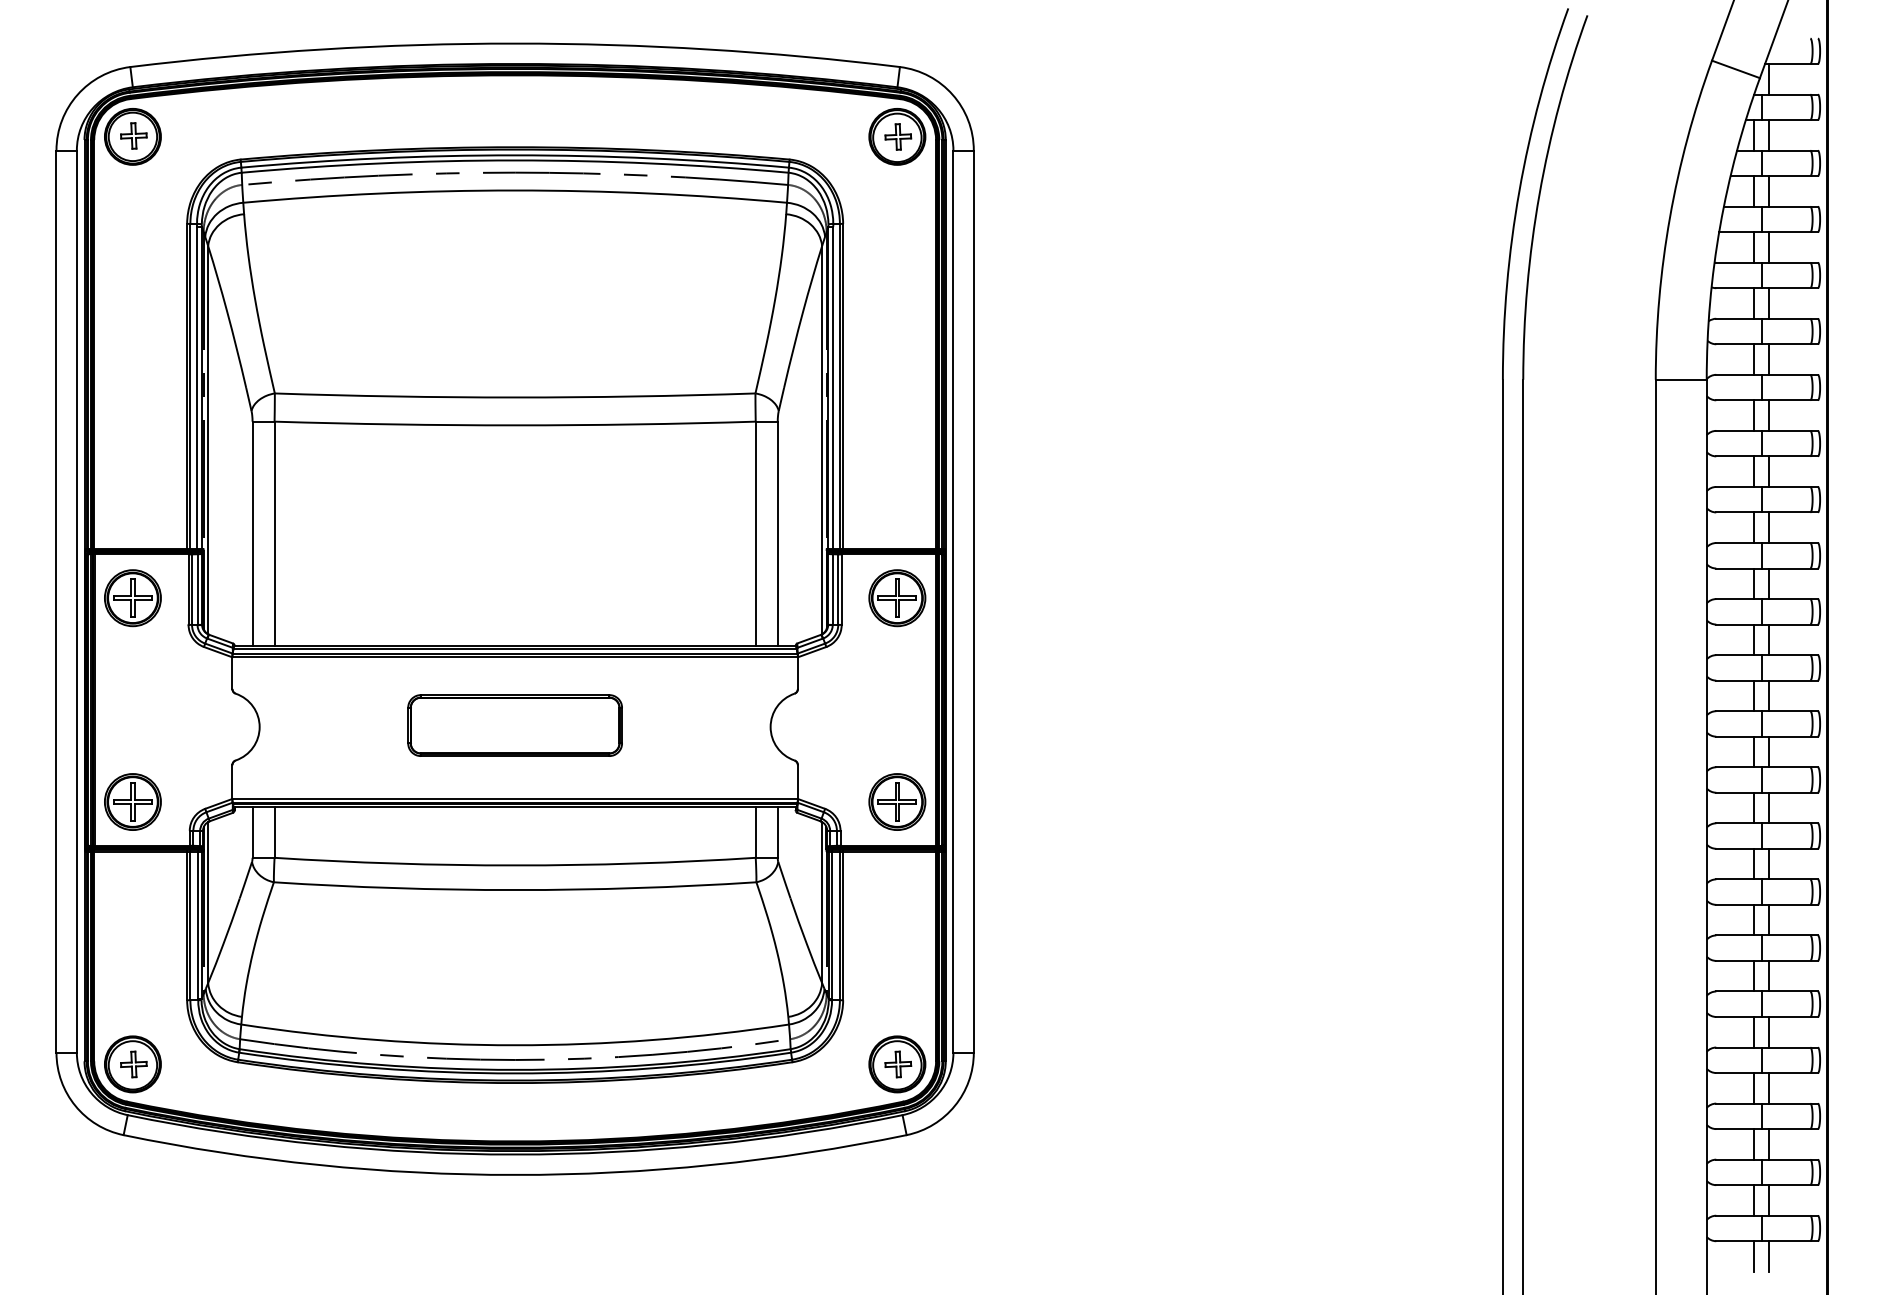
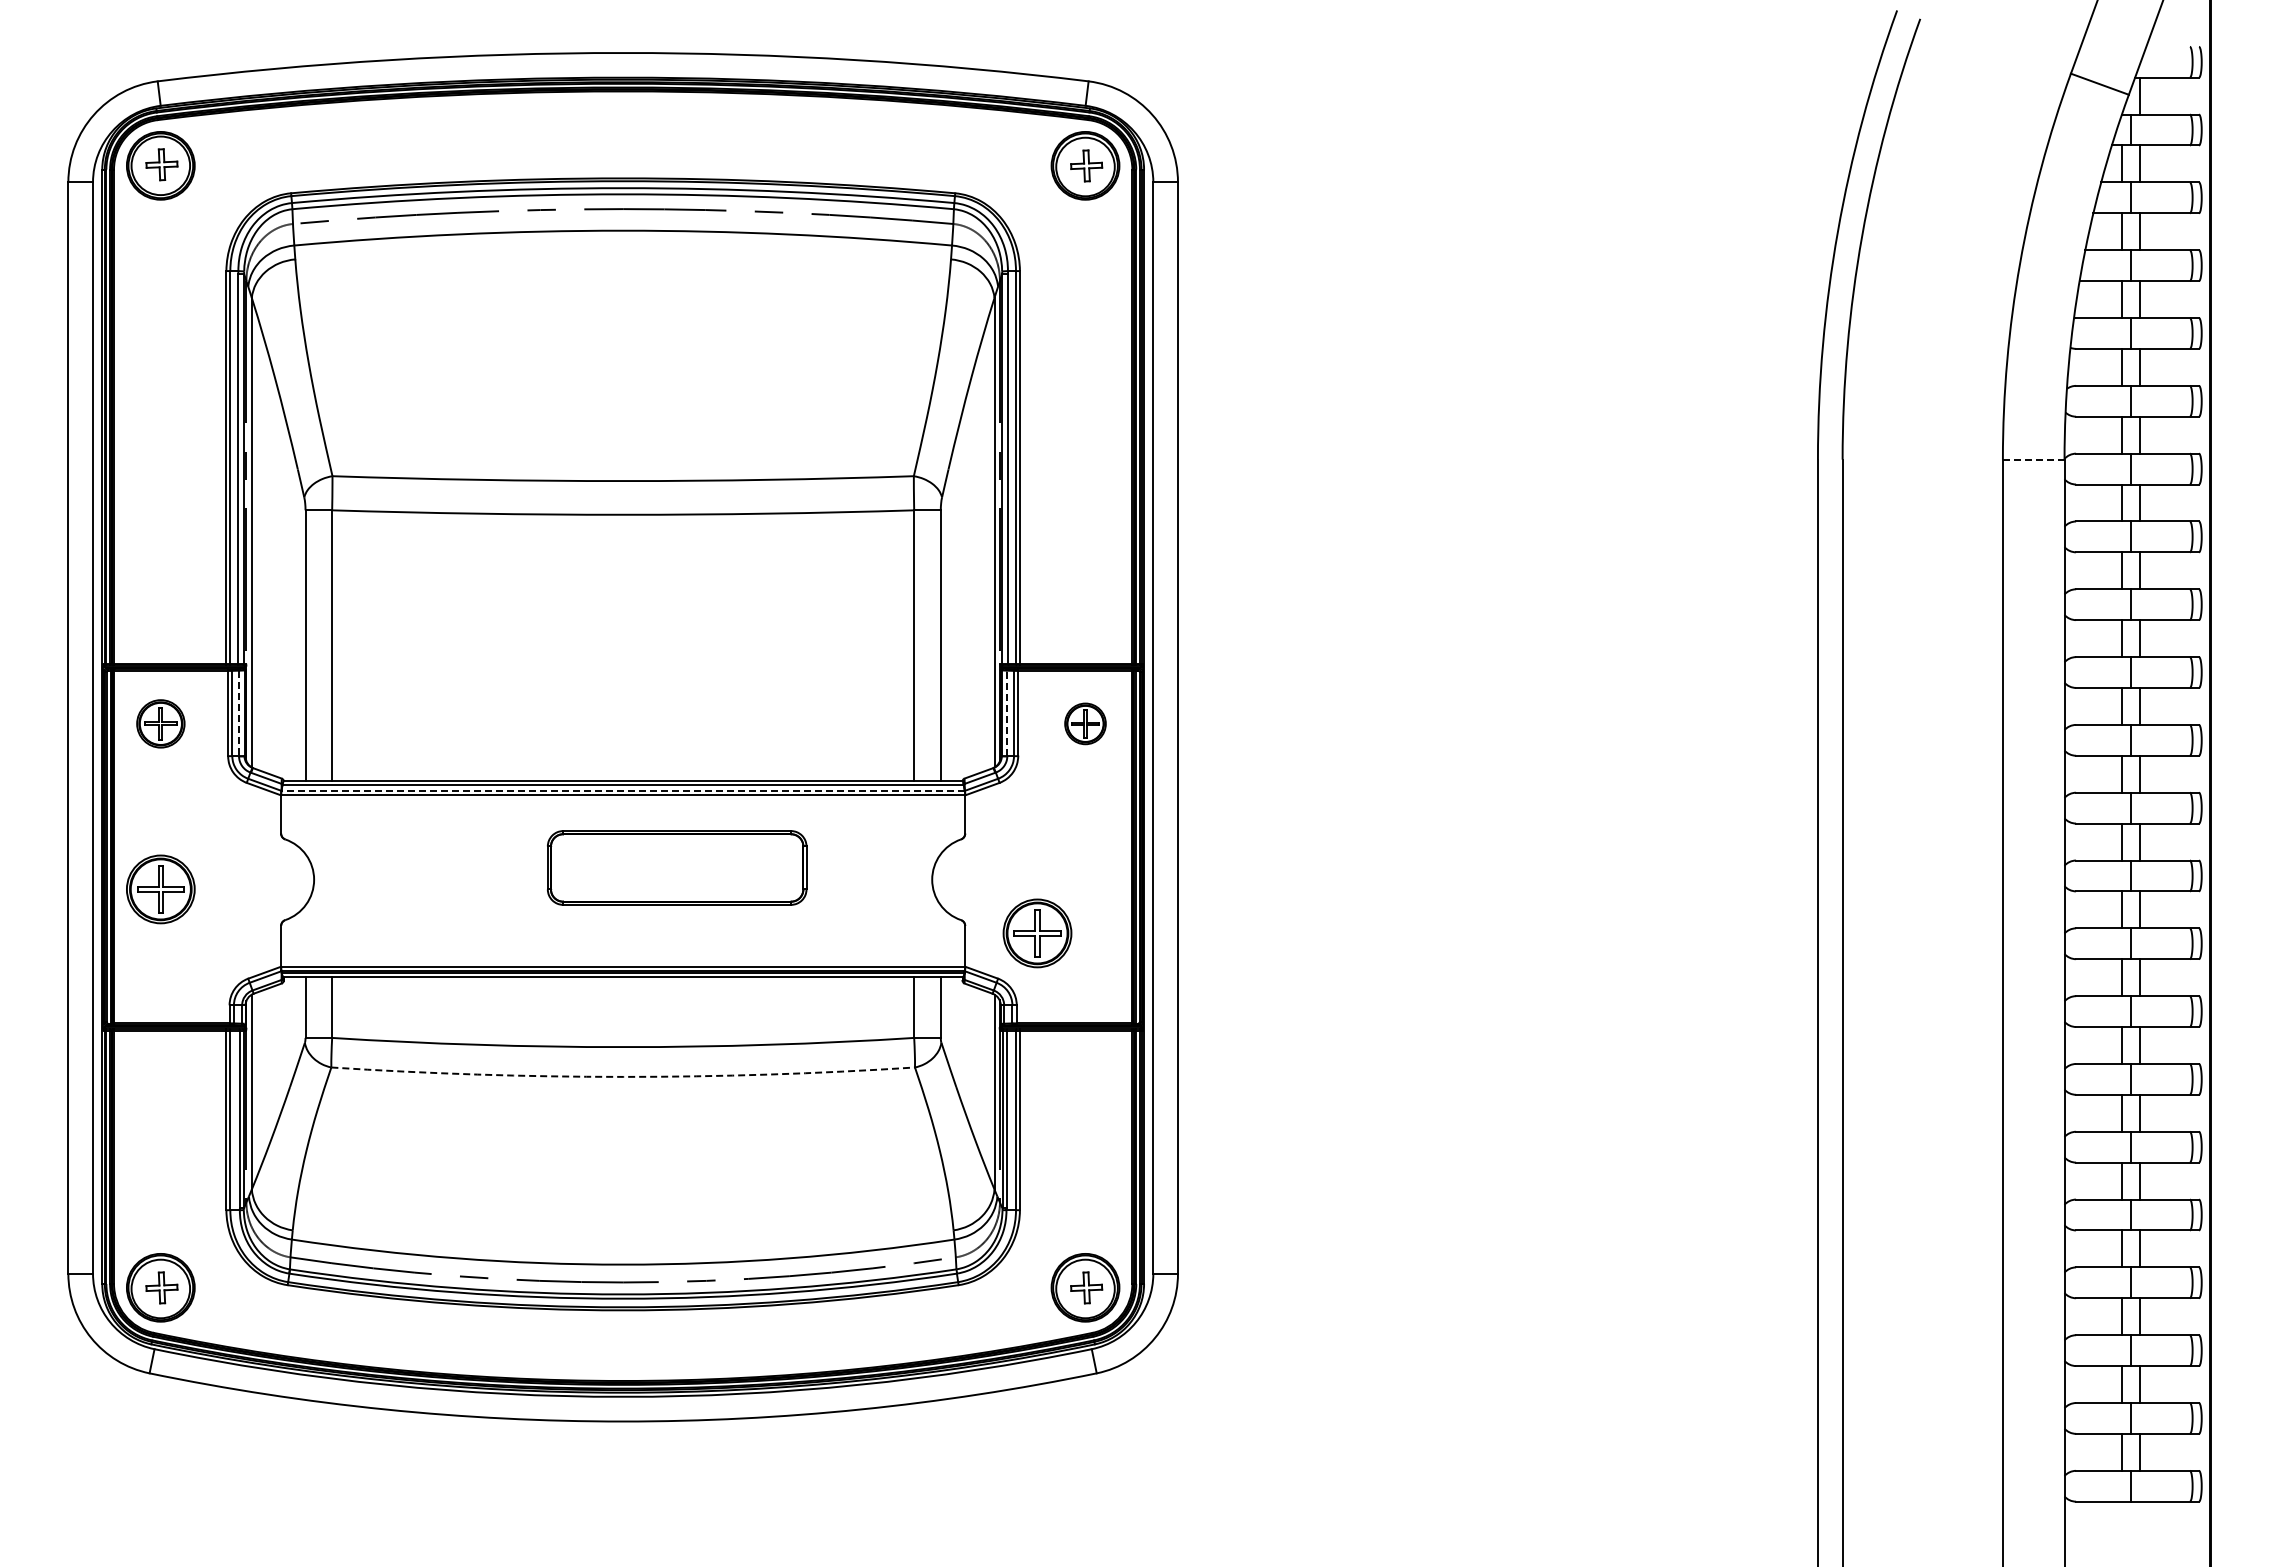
line: (1681, 379) -> (2033, 459), solid -> dashed
line: (197, 589) -> (239, 713), solid -> dashed
line: (832, 589) -> (1007, 713), solid -> dashed
part: (132, 597) -> (160, 723), size x0.7
part: (897, 597) -> (1085, 723), size x0.6
line: (515, 653) -> (623, 790), solid -> dashed
part: (515, 725) -> (677, 867), moved
part: (132, 802) -> (160, 889), moved
part: (897, 802) -> (1037, 933), moved
arc: (515, 889) -> (623, 1076), solid -> dashed
line: (1754, 1255) -> (2122, 1519), removed
line: (1769, 1255) -> (2140, 1519), removed

